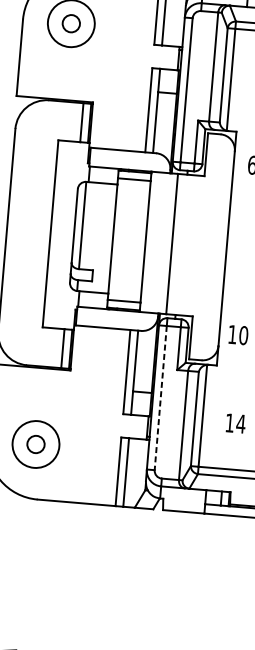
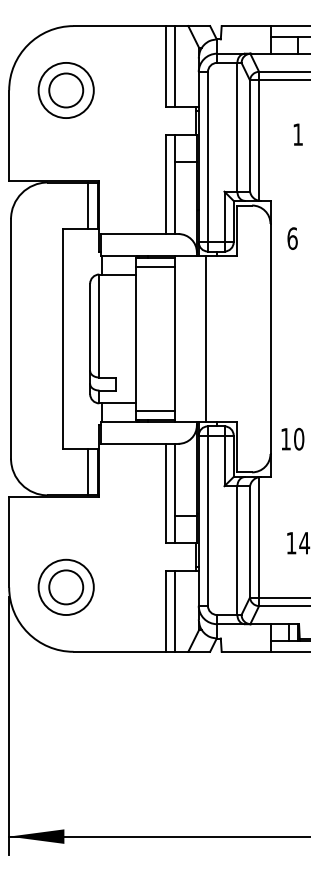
circle: (71, 23) -> (66, 90), size x1.67
line: (160, 398) -> (207, 521), dashed -> solid
circle: (36, 444) -> (66, 587), size x1.67

